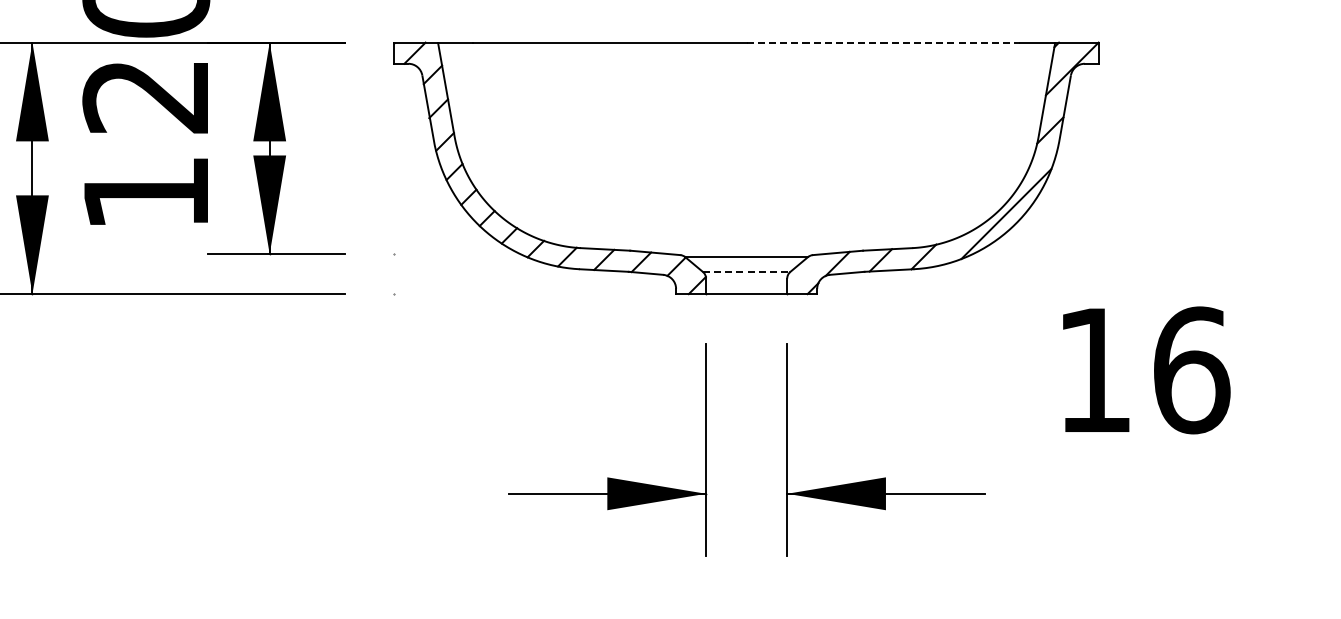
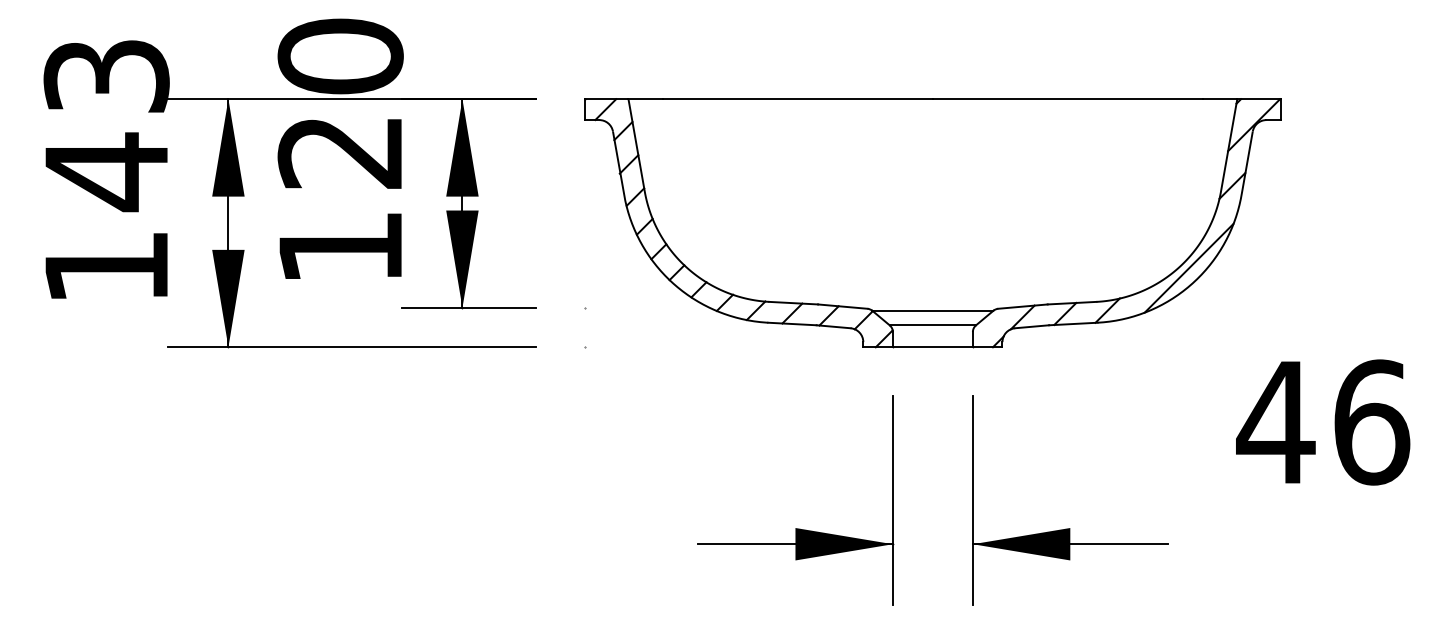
line: (883, 42) -> (1067, 99), dashed -> solid
line: (747, 272) -> (933, 325), dashed -> solid
text: (1093, 370) -> (1275, 422), 16 -> 46

